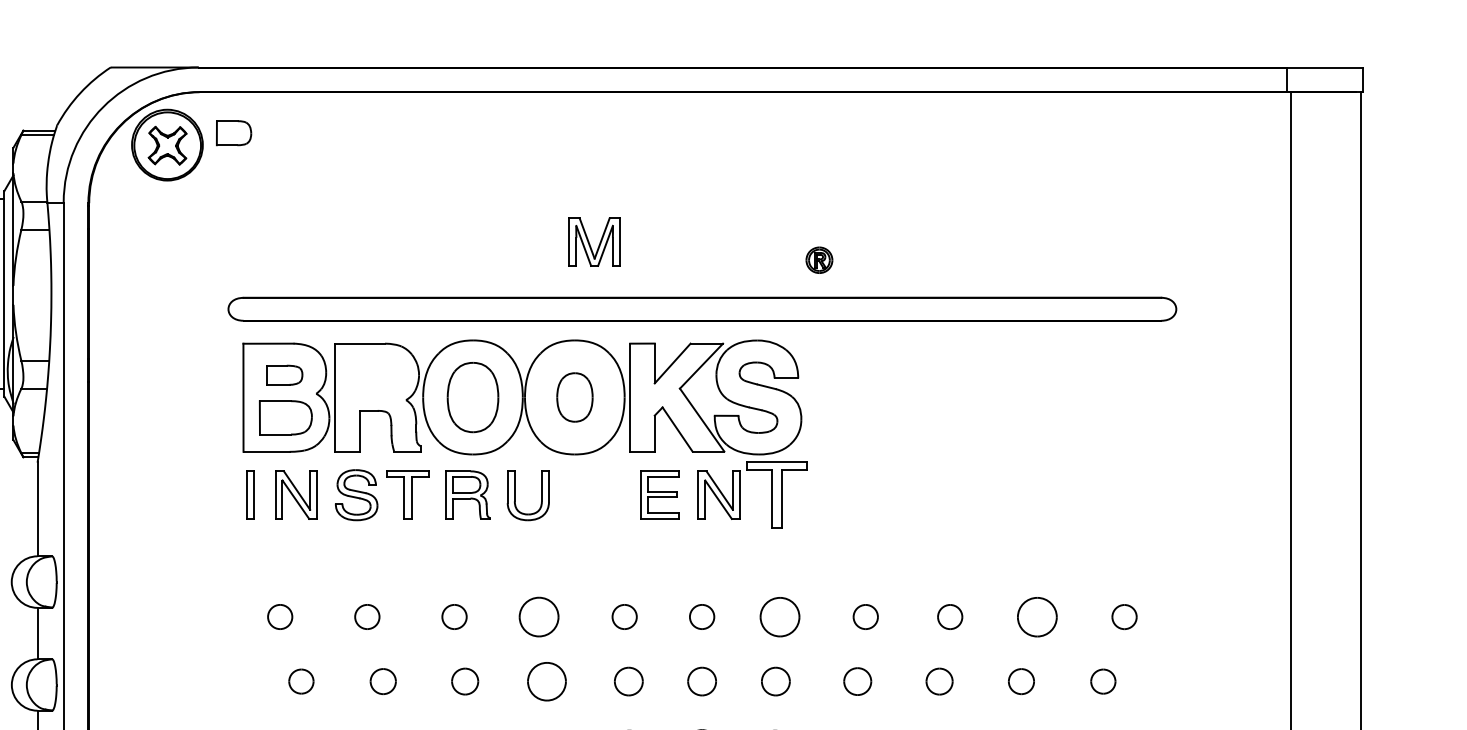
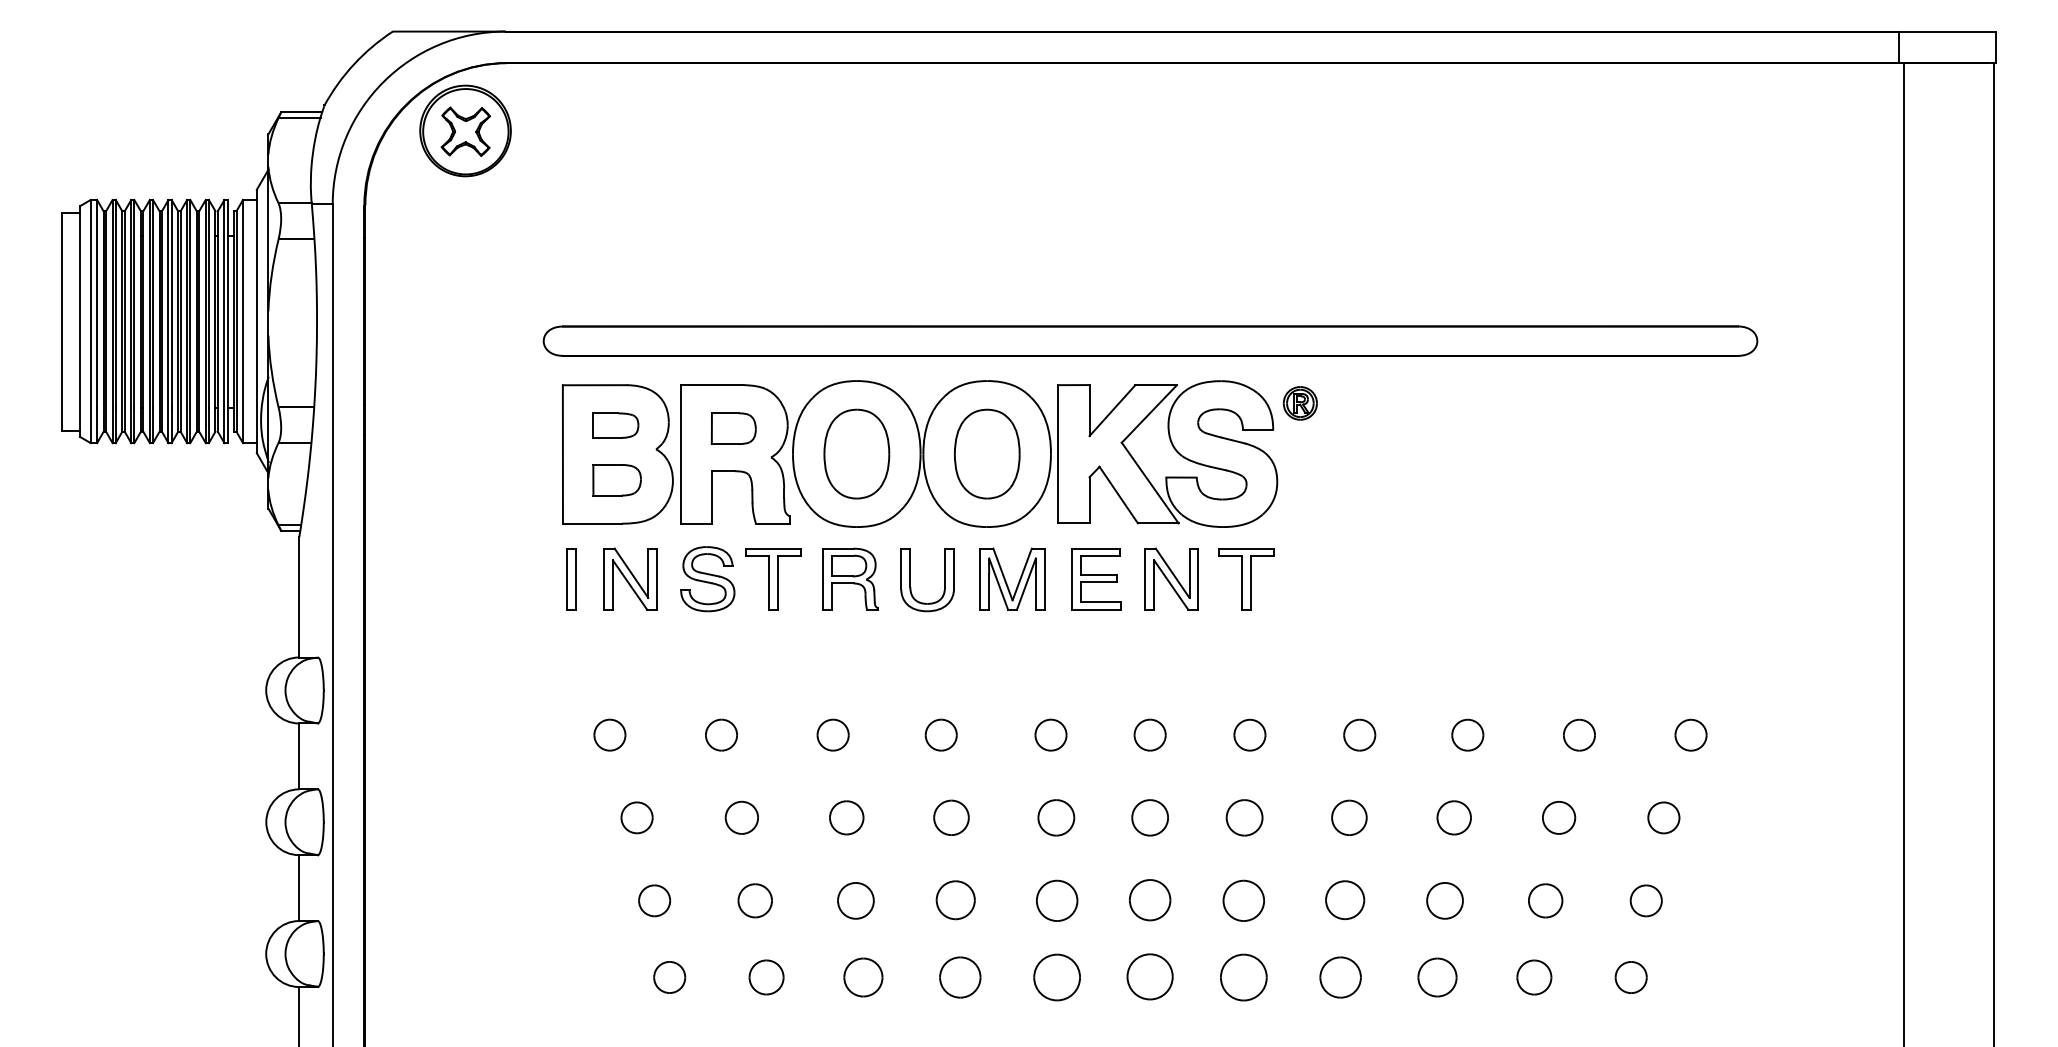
part: (233, 133) -> (733, 428), moved
part: (589, 243) -> (1006, 580), moved
part: (818, 260) -> (1299, 403), moved
part: (575, 397) -> (987, 453), size x1.43
part: (285, 418) -> (616, 480), size x0.71
part: (777, 495) -> (1246, 579), size x0.71
part: (538, 616) -> (940, 734), size x0.62
part: (779, 616) -> (1249, 734), size x0.62
part: (1037, 616) -> (1579, 734), size x0.62
part: (546, 681) -> (951, 817), size x0.71

